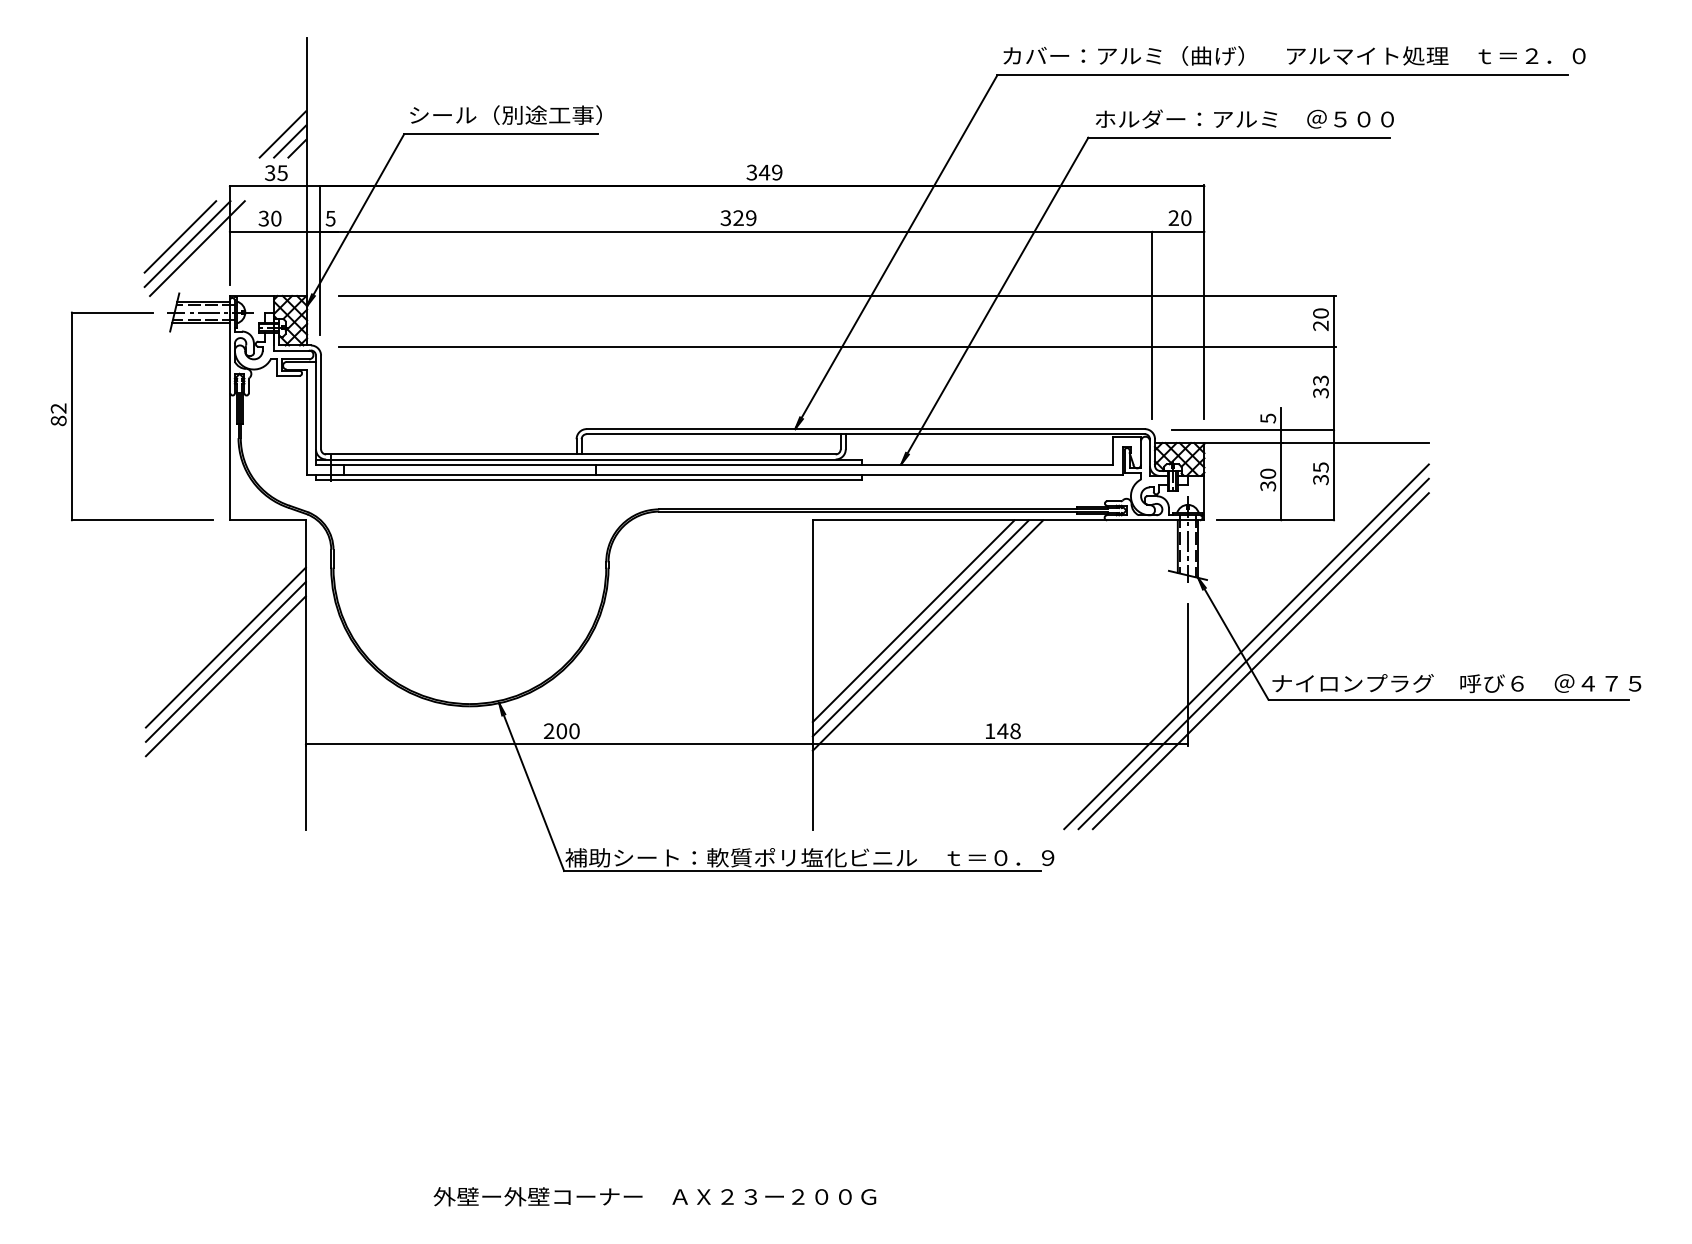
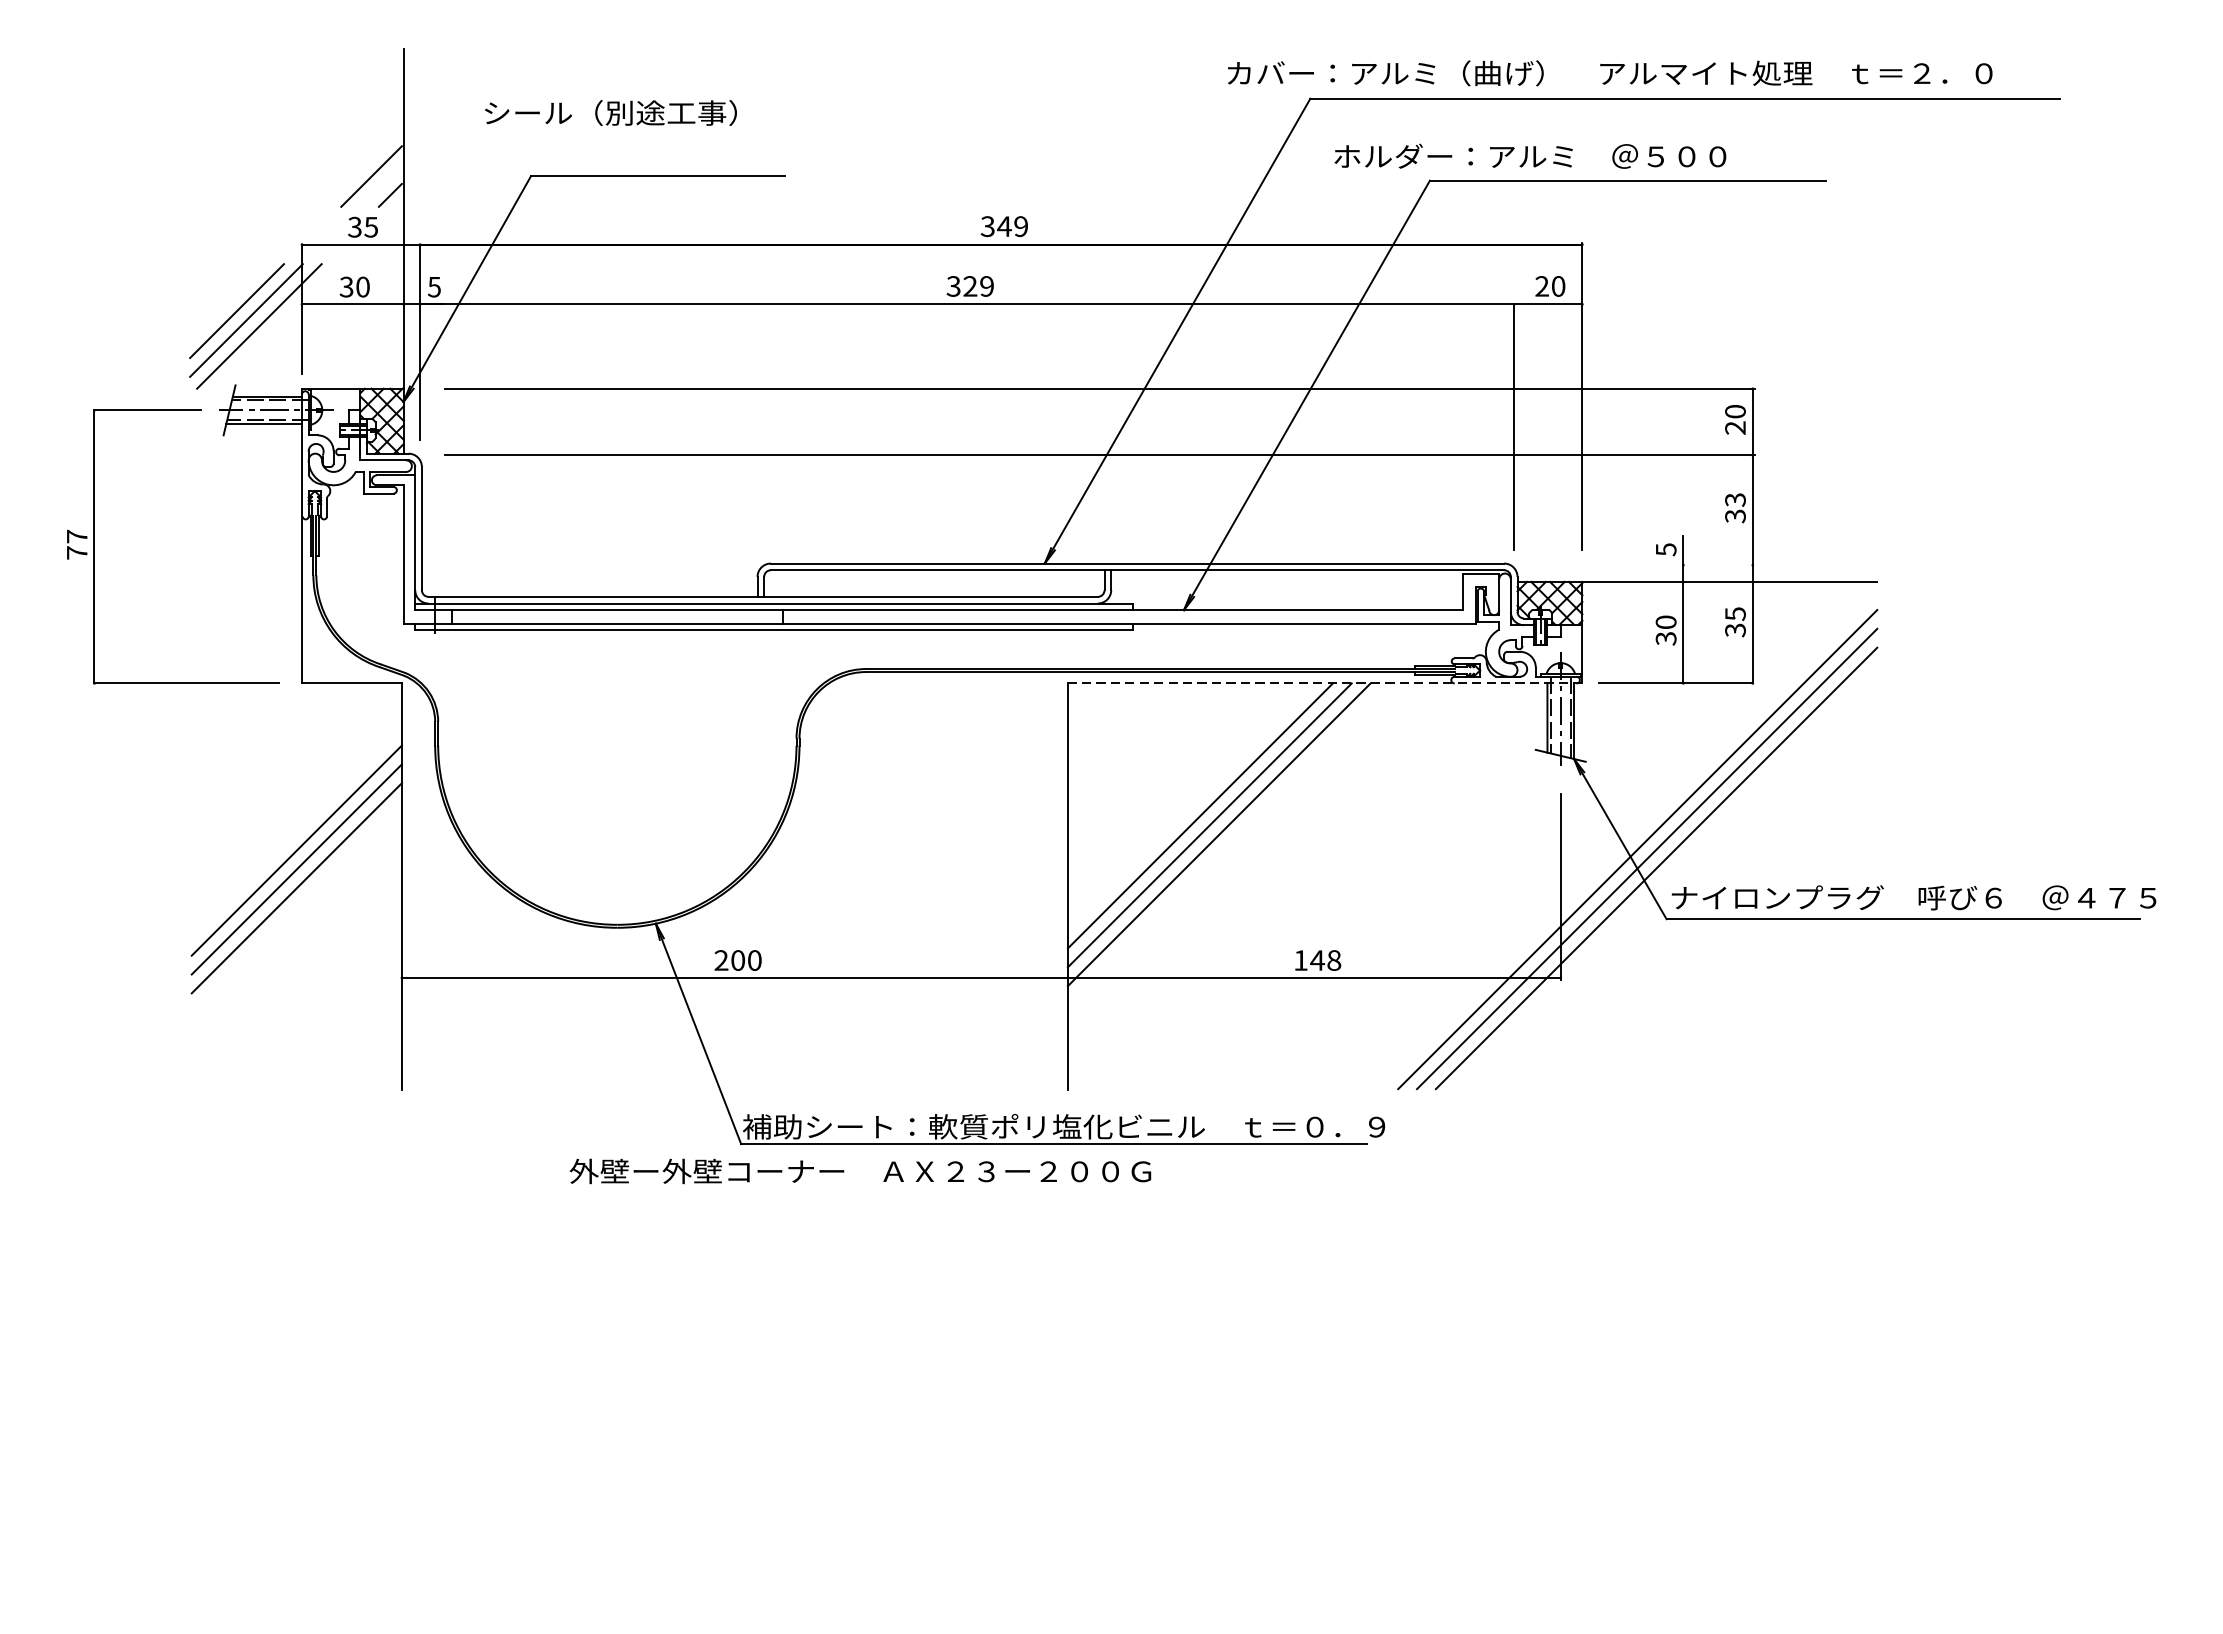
text: (1294, 55) -> (1610, 72), moved
text: (505, 114) -> (610, 112), moved
text: (1244, 118) -> (1529, 155), moved
line: (289, 141) -> (380, 185), removed
text: (58, 414) -> (76, 544), 82 -> 77
line: (1253, 430) -> (1646, 565), removed
line: (1008, 520) -> (1324, 683), solid -> dashed
text: (654, 1196) -> (859, 1171), moved

